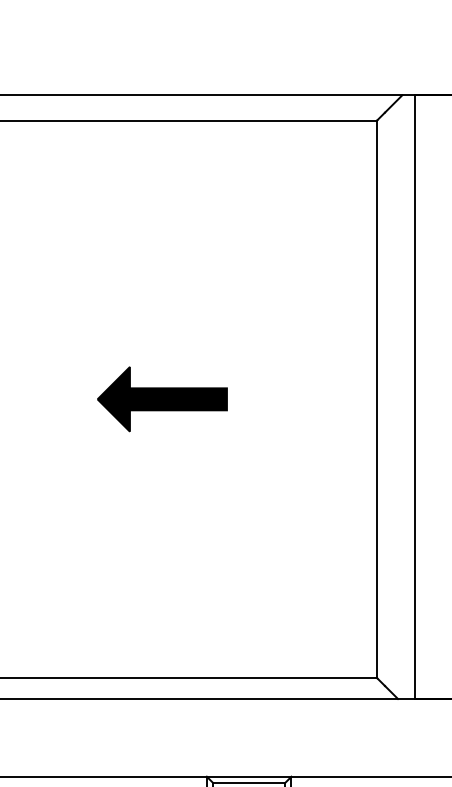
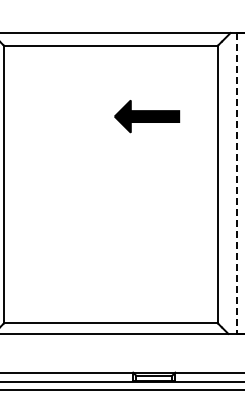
line: (416, 397) -> (237, 183), solid -> dashed
part: (163, 399) -> (147, 116), moved

